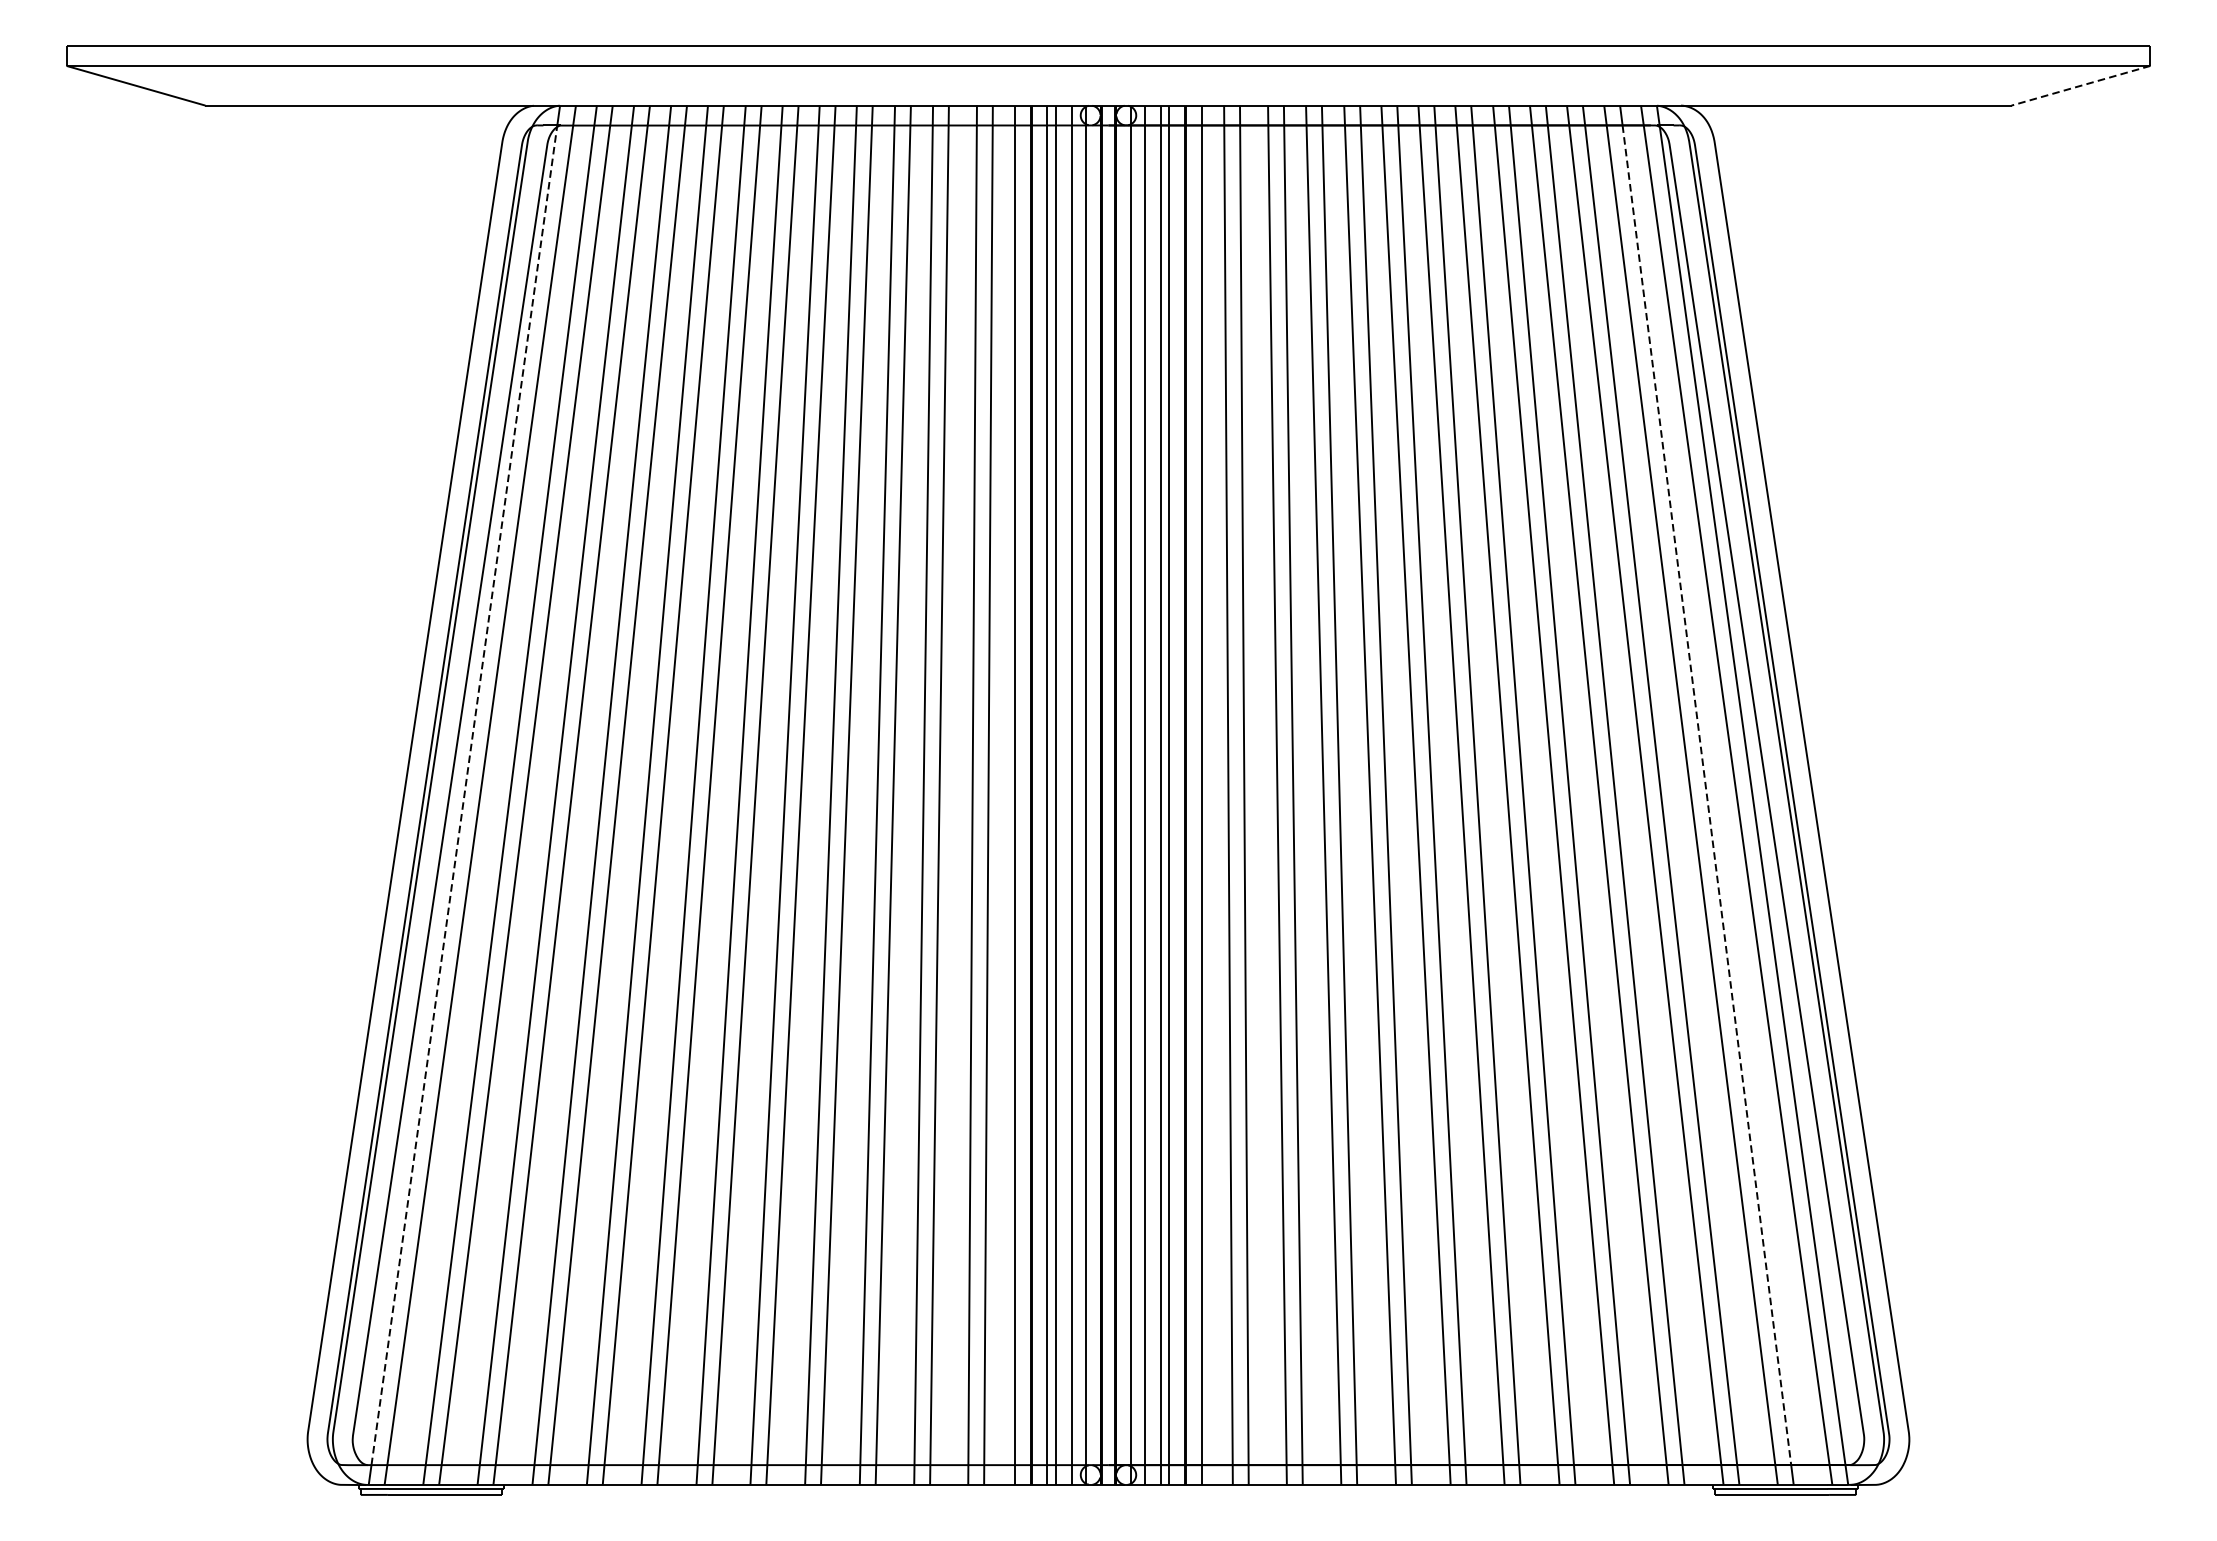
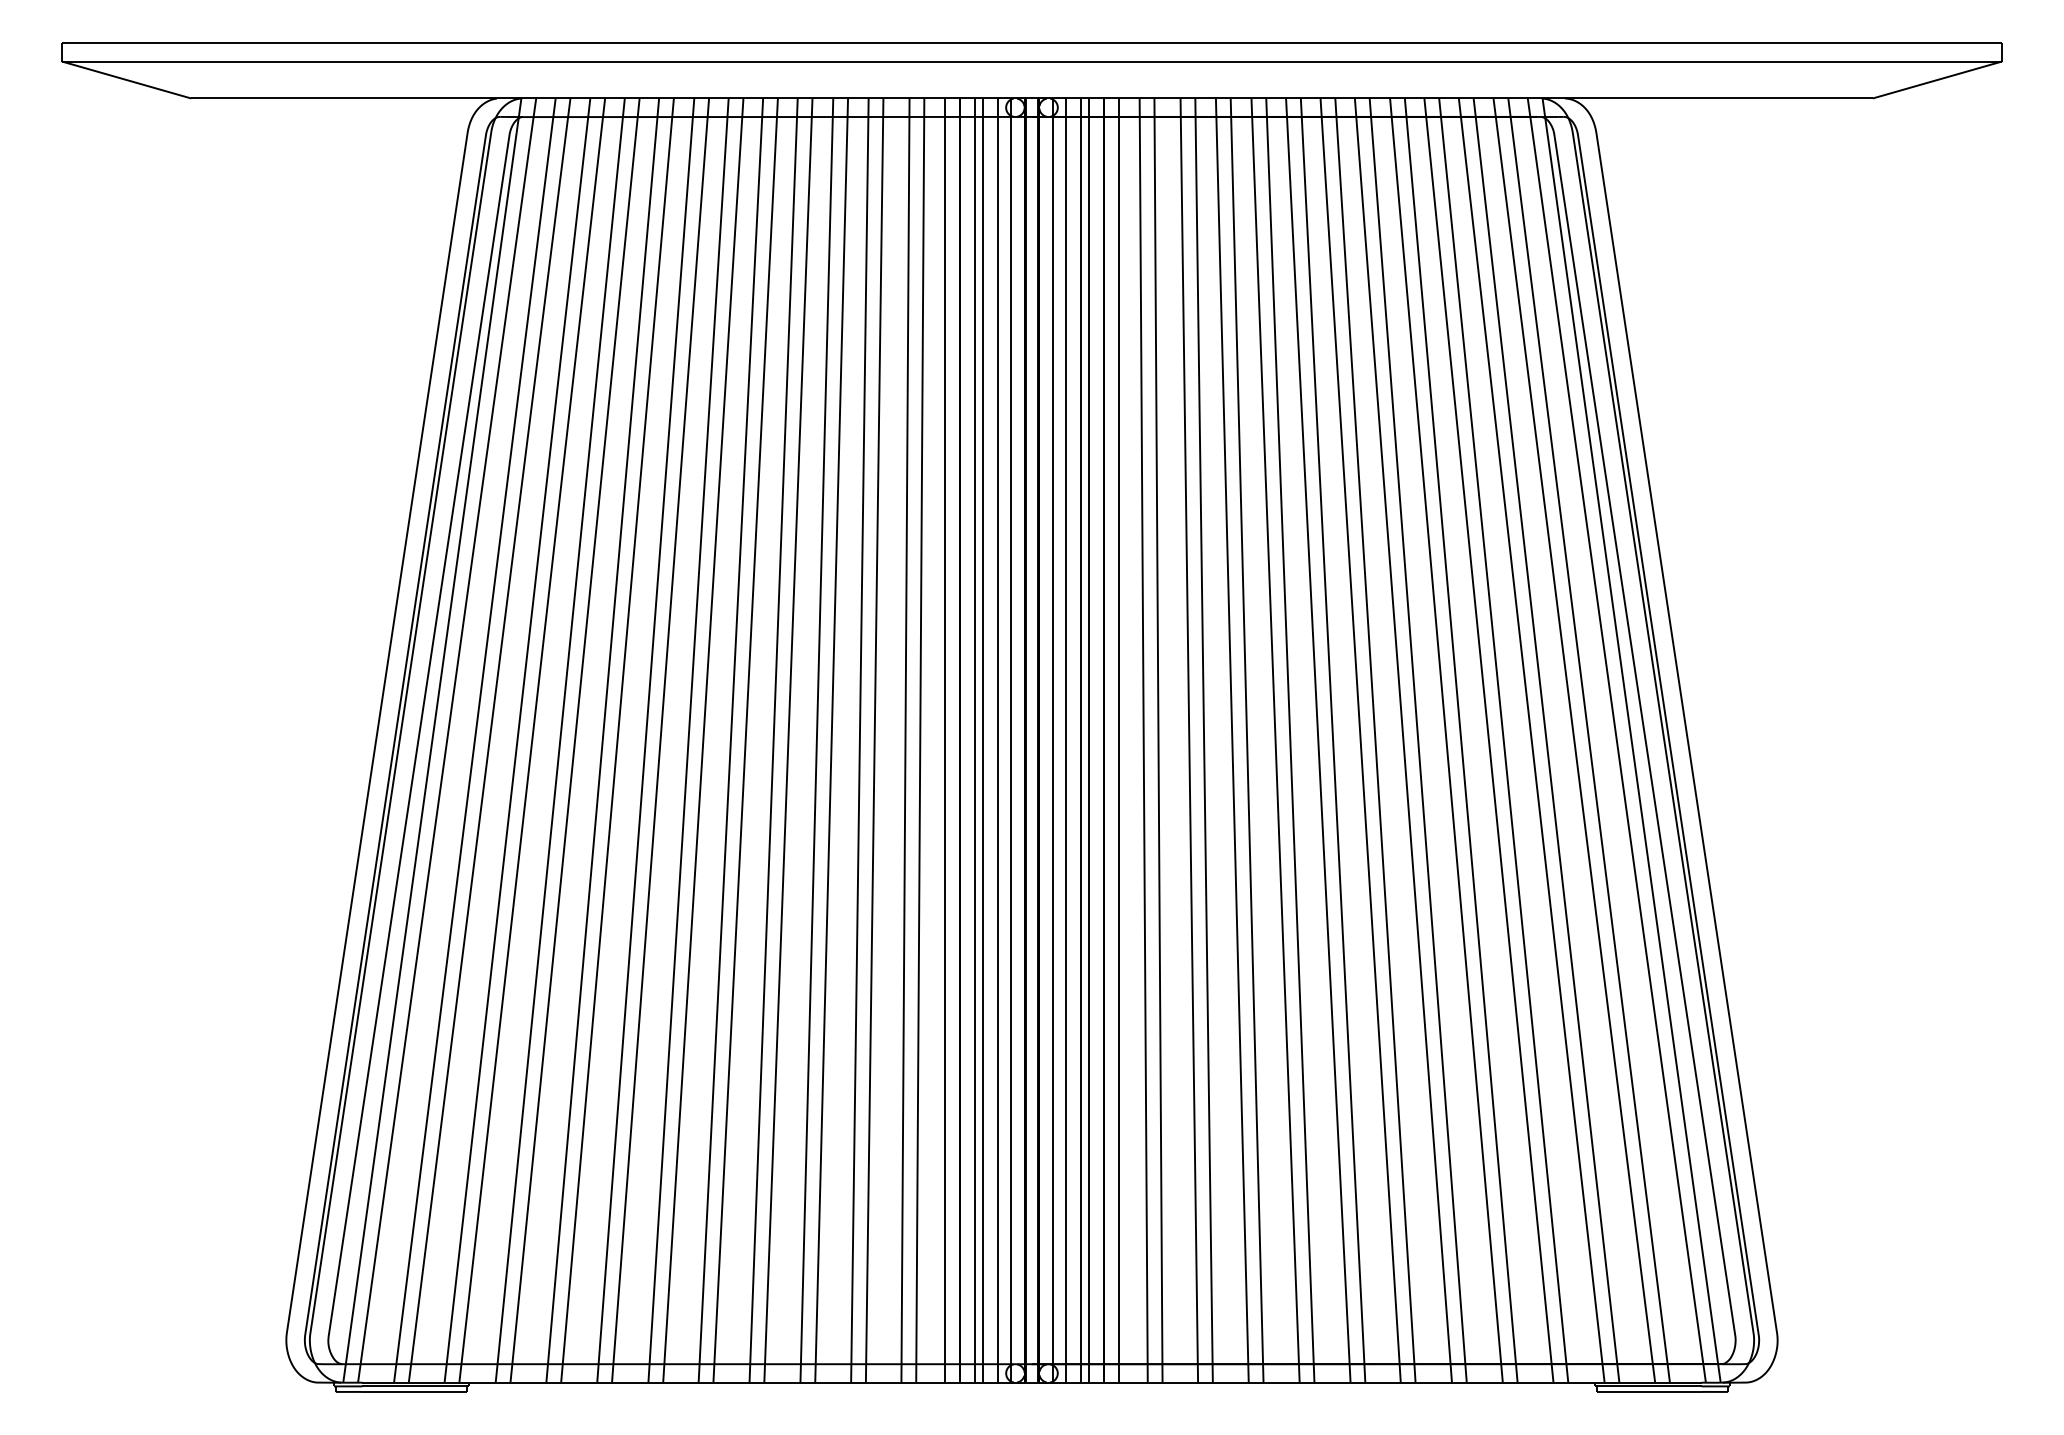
line: (2080, 86) -> (1936, 80), dashed -> solid
line: (1707, 795) -> (1589, 740), dashed -> solid
line: (464, 796) -> (432, 741), dashed -> solid

